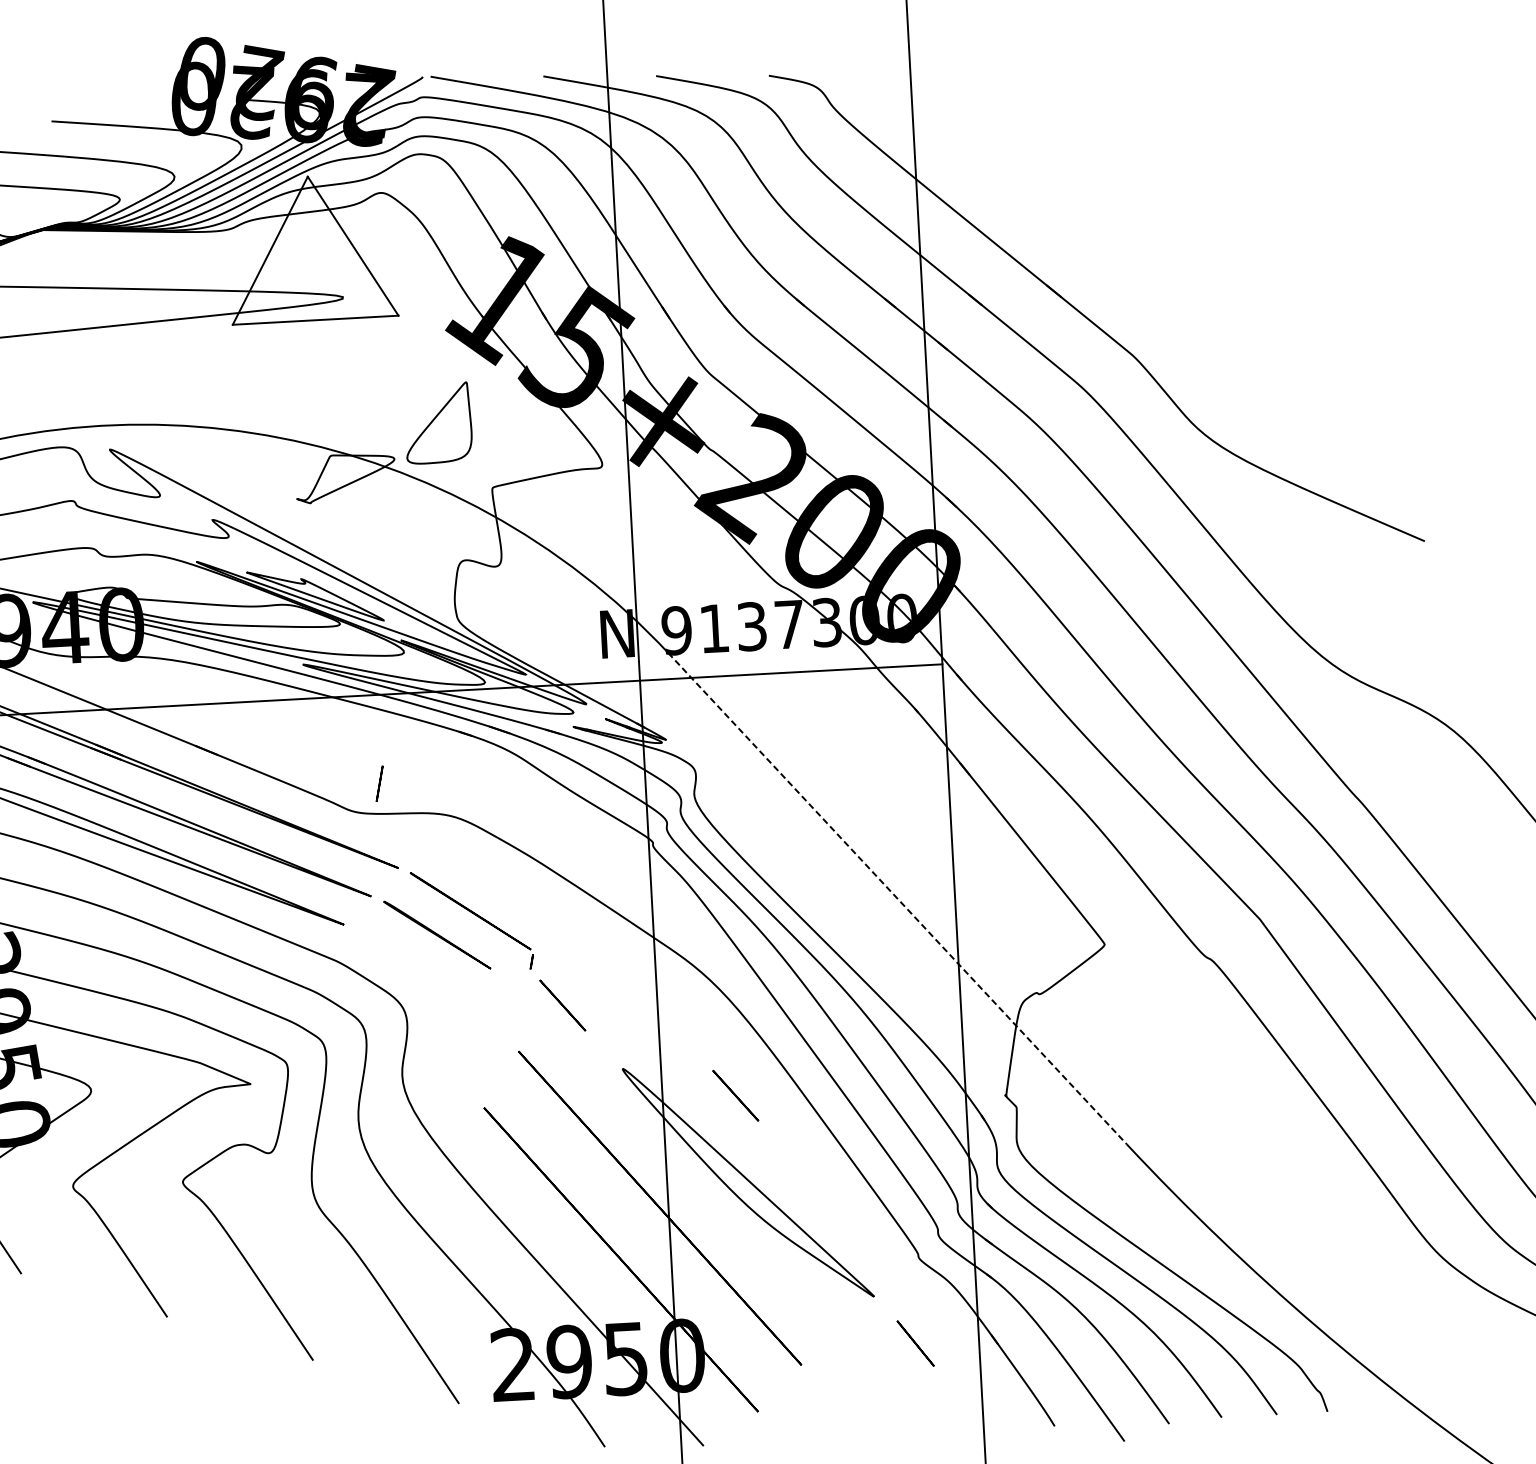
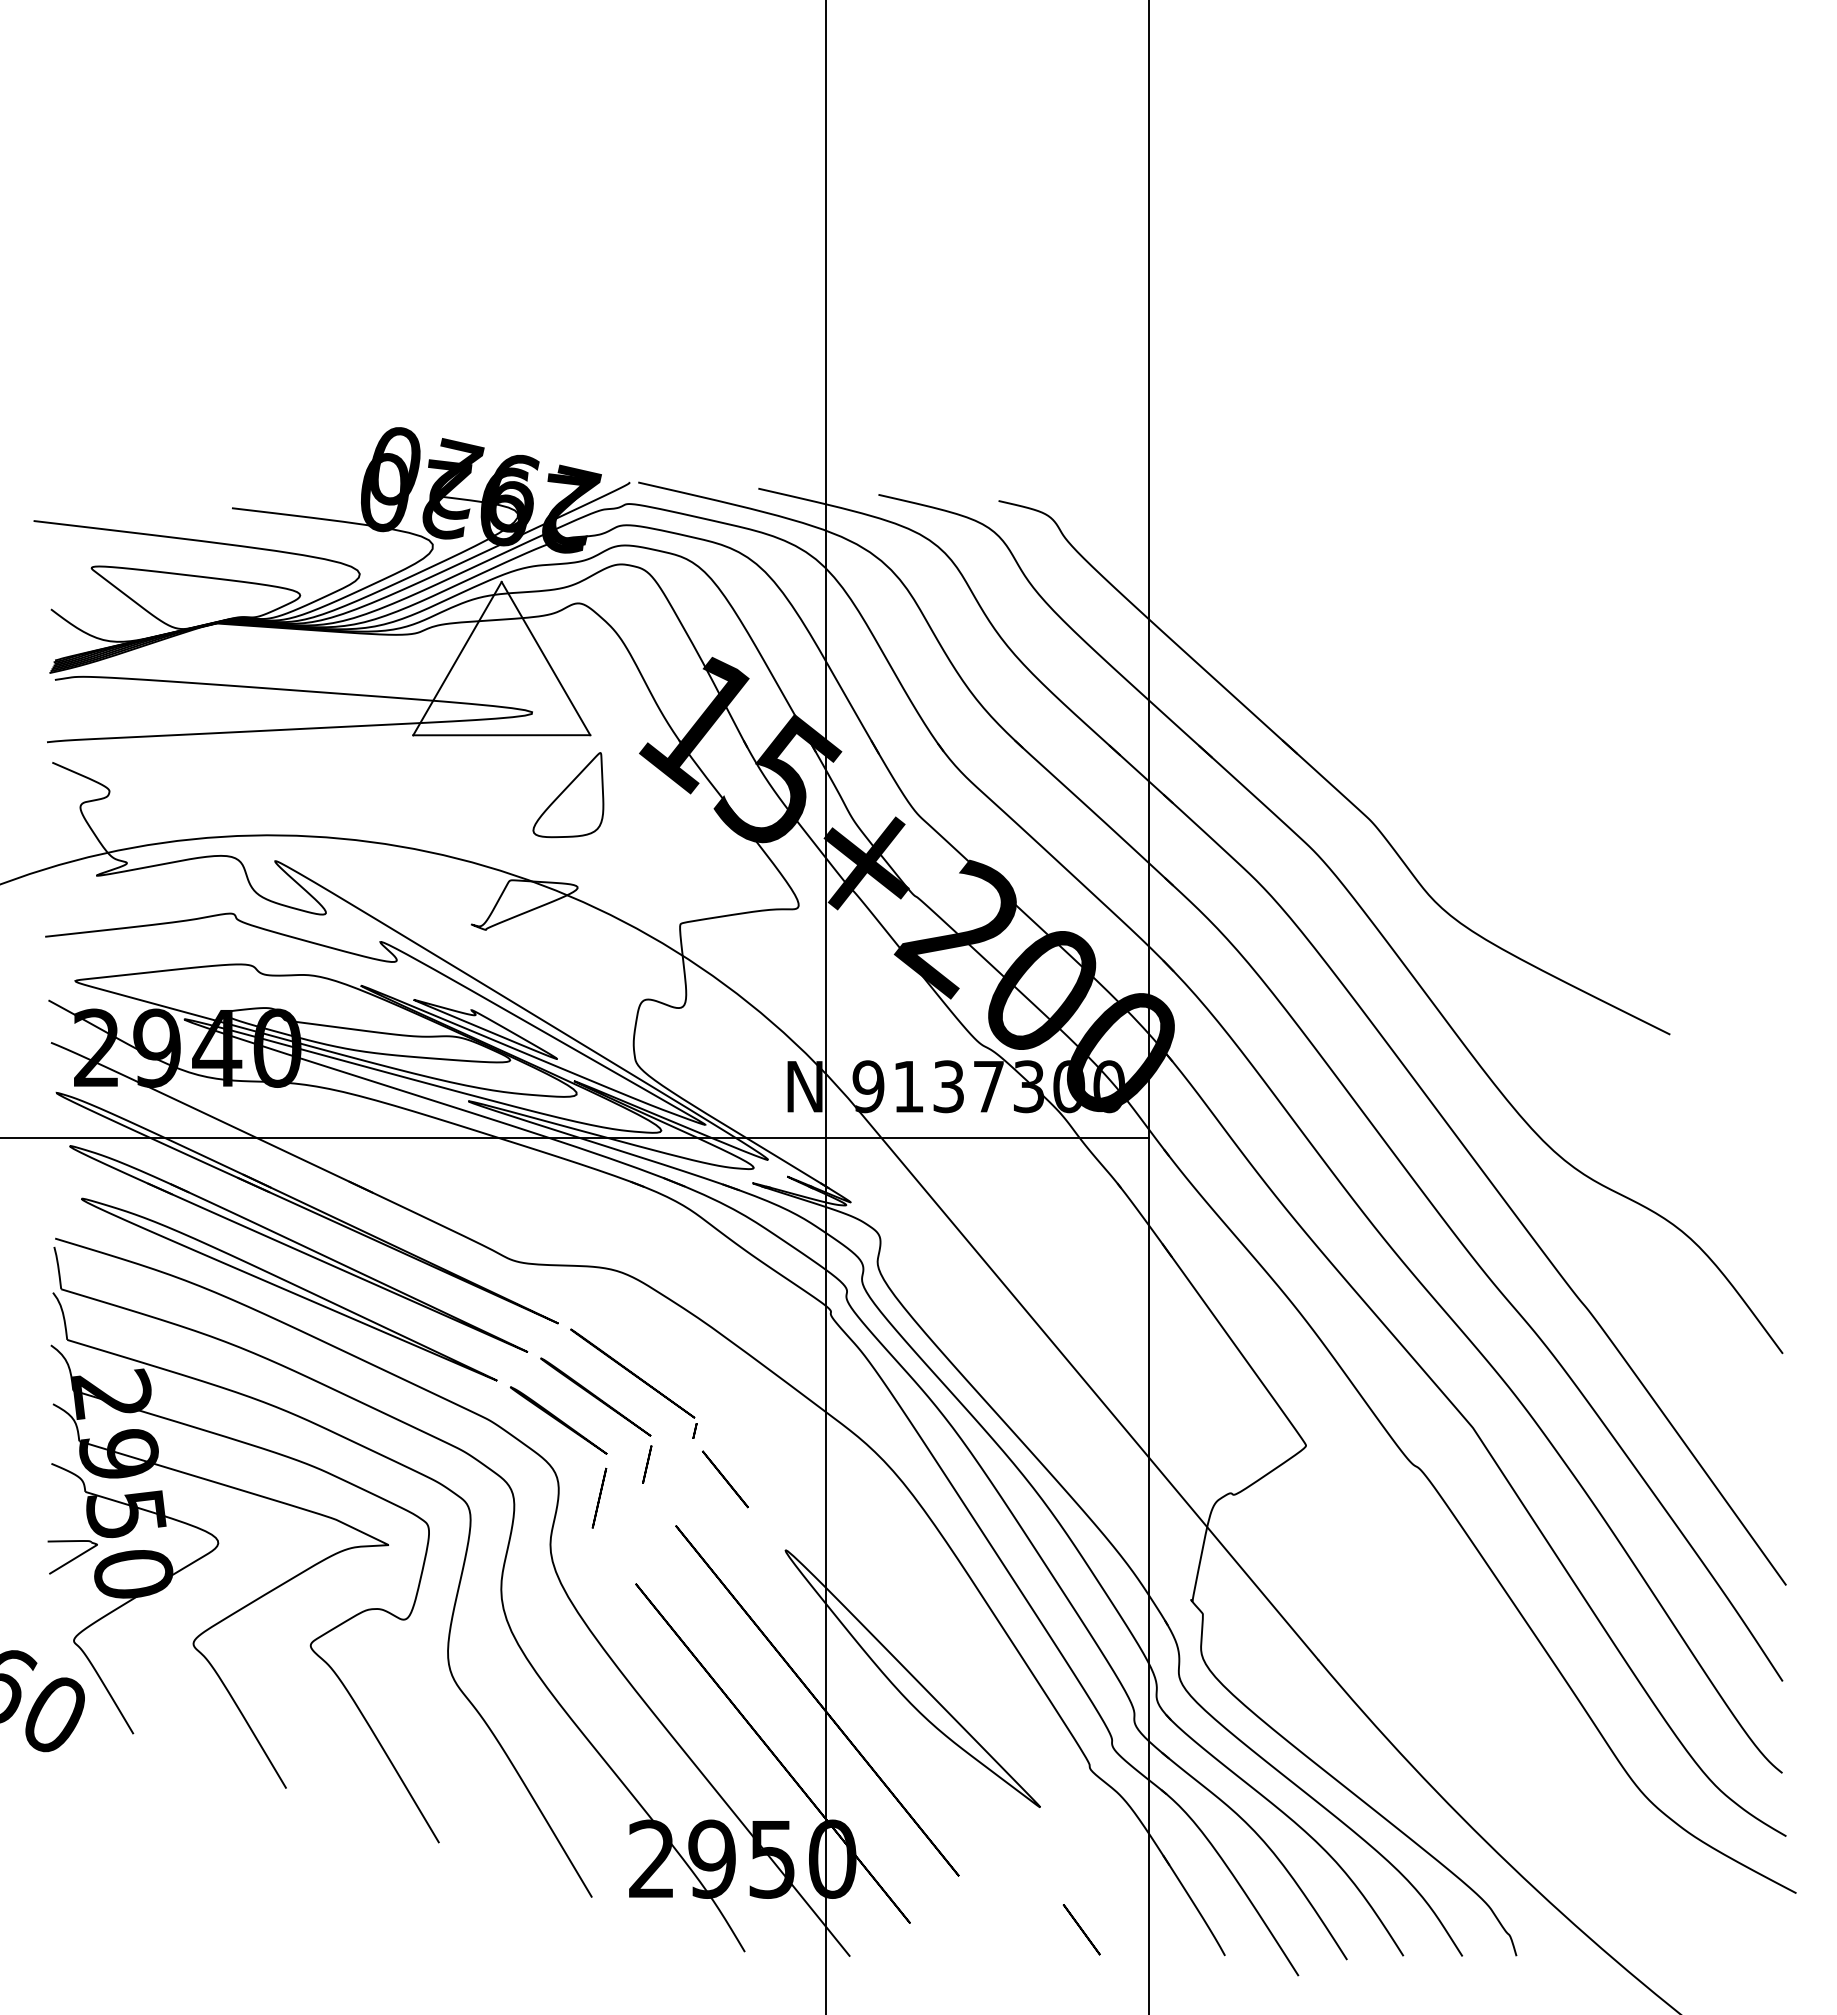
part: (438, 423) -> (568, 795), moved
line: (379, 783) -> (647, 1464), moved
line: (897, 899) -> (1088, 1385), dashed -> solid
part: (403, 958) -> (558, 1420), added
line: (445, 1028) -> (599, 1497), added
line: (735, 1095) -> (904, 1585), removed
line: (915, 1343) -> (1081, 1929), moved

